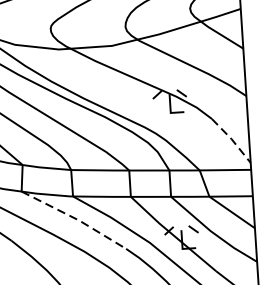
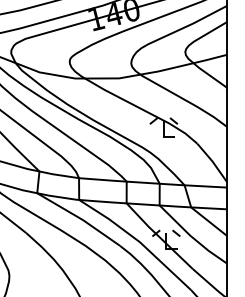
line: (231, 140) -> (212, 162), dashed -> solid
line: (74, 218) -> (79, 218), dashed -> solid

